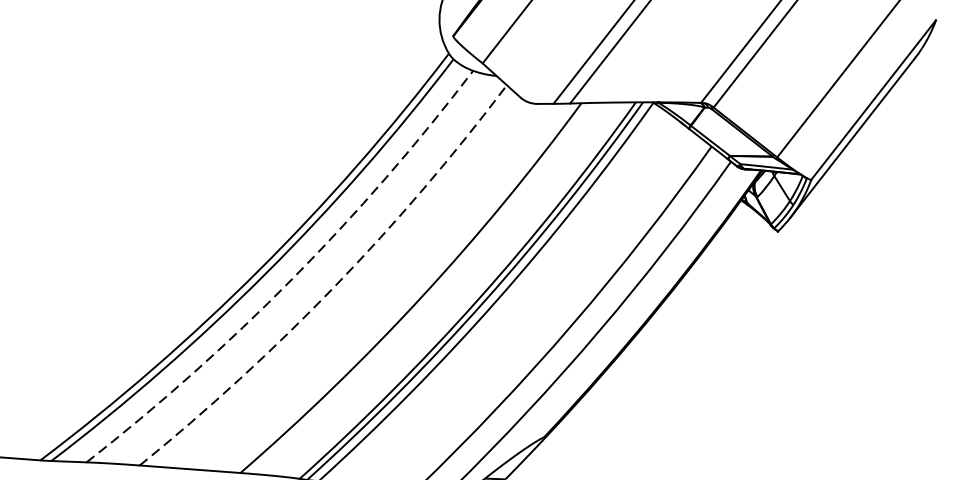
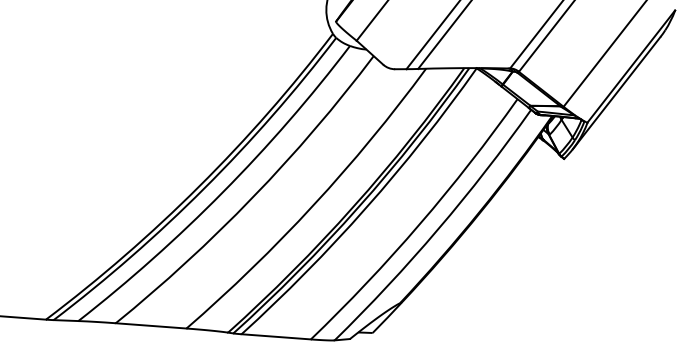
arc: (293, 279) -> (223, 192), dashed -> solid
arc: (334, 286) -> (252, 197), dashed -> solid

